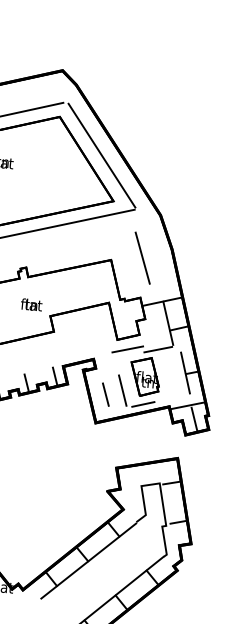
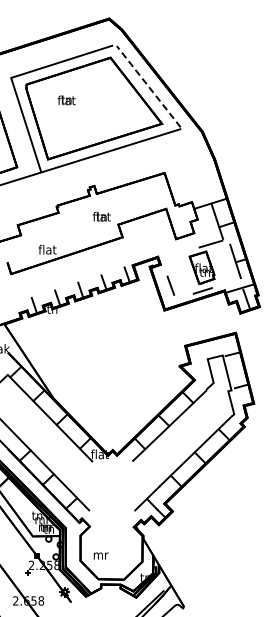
line: (101, 155) -> (148, 86), solid -> dashed
line: (142, 257) -> (190, 168), removed
line: (127, 348) -> (185, 245), removed
line: (122, 389) -> (184, 280), removed

